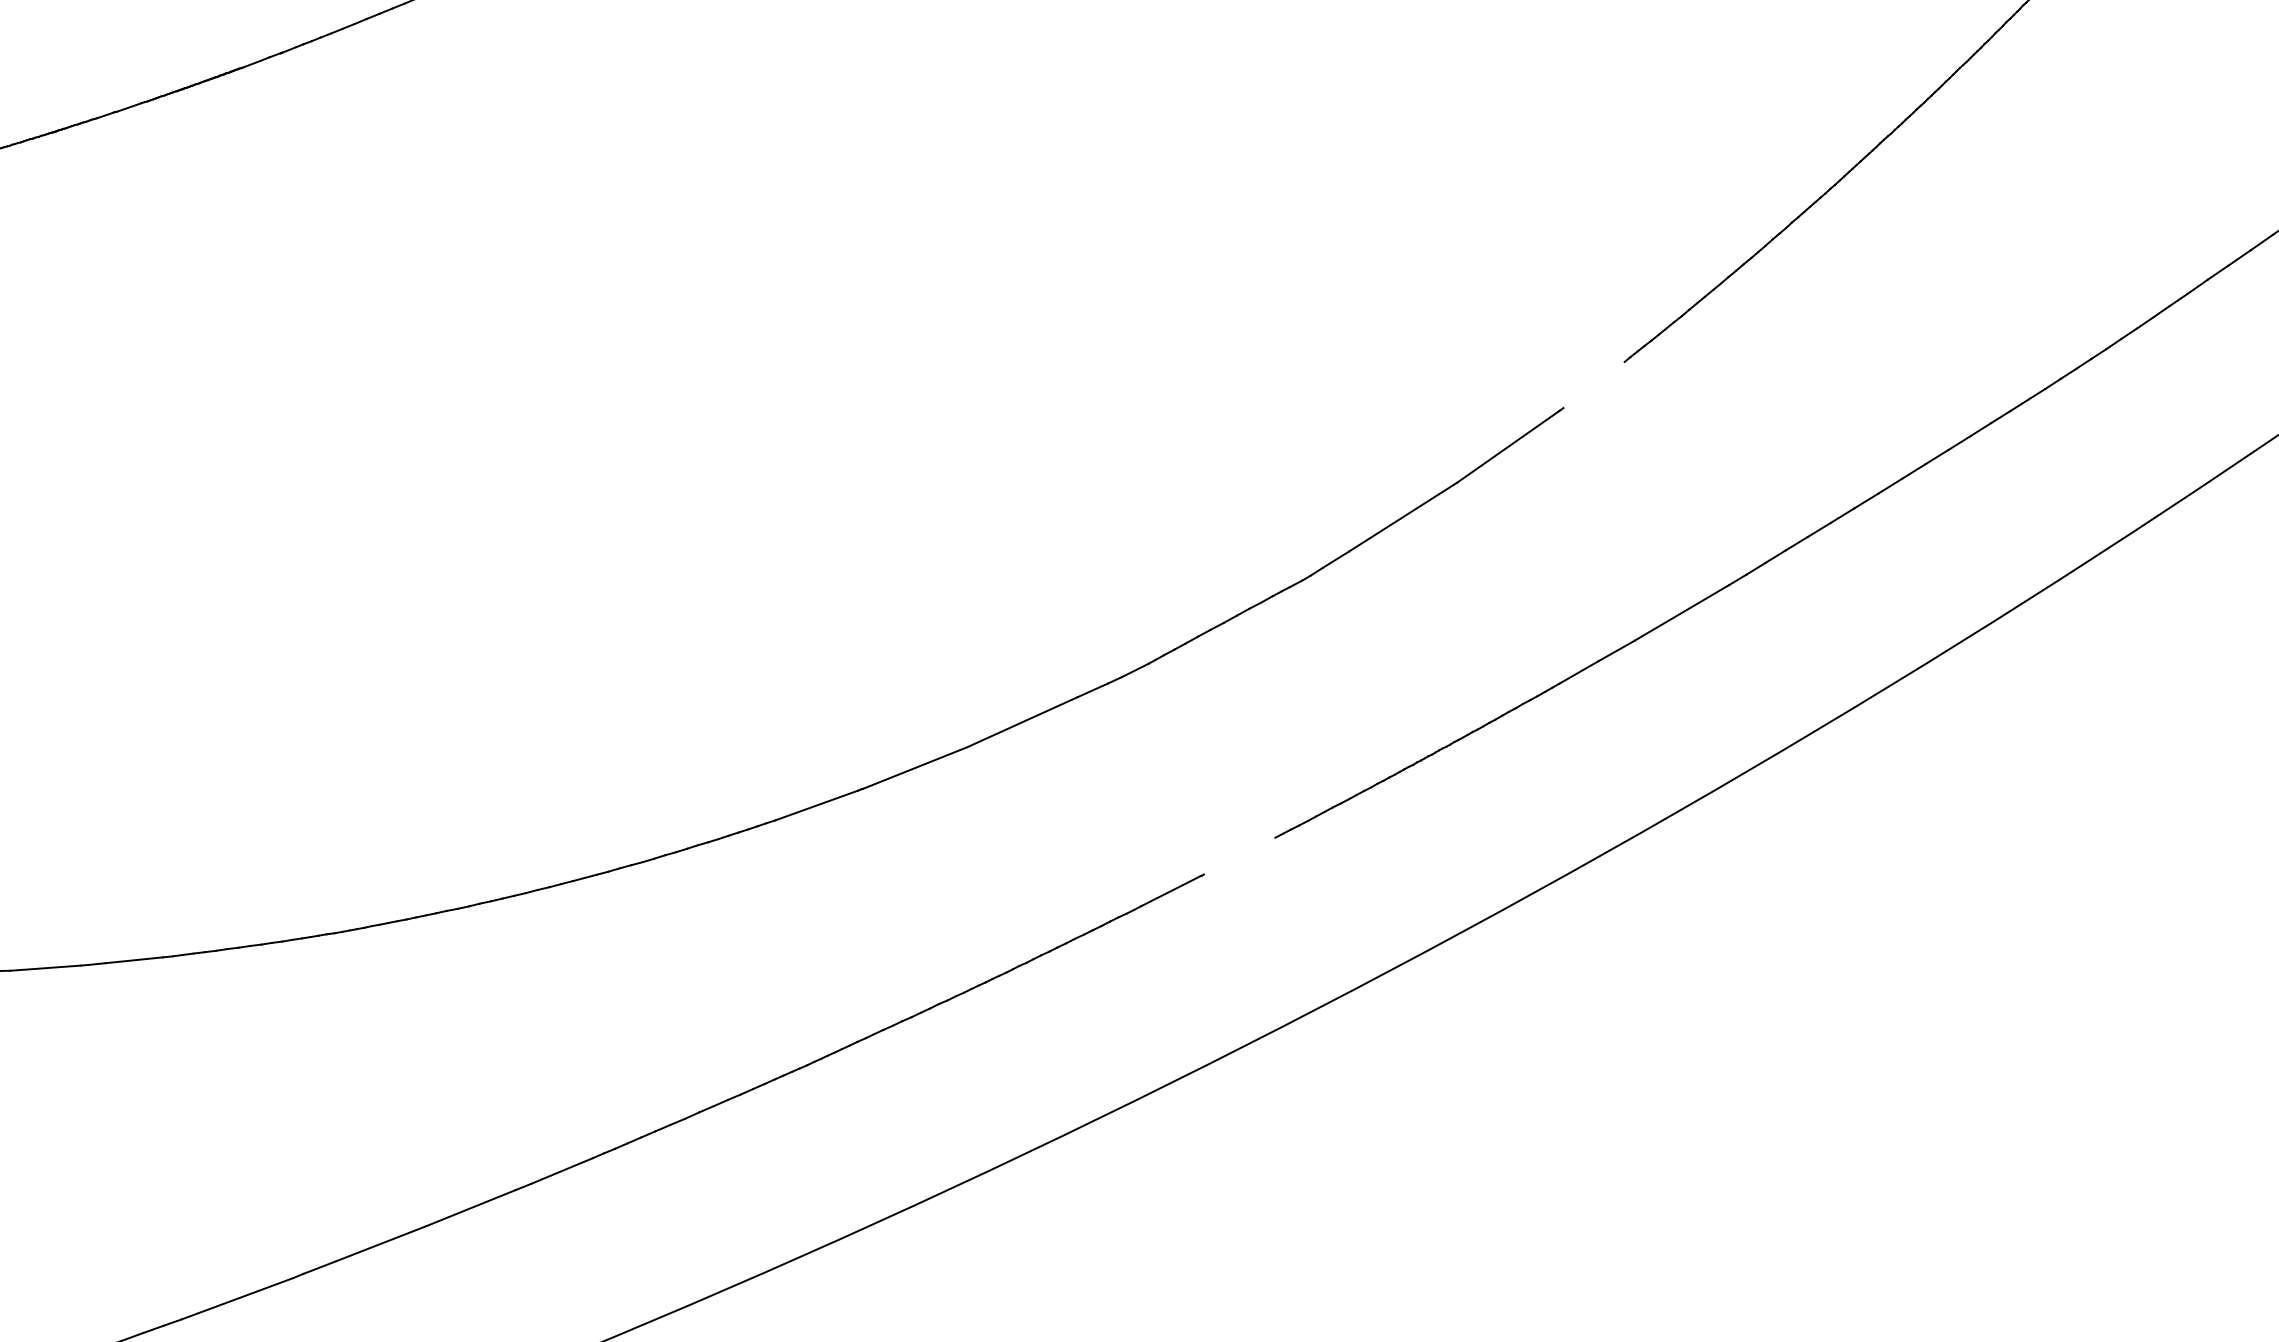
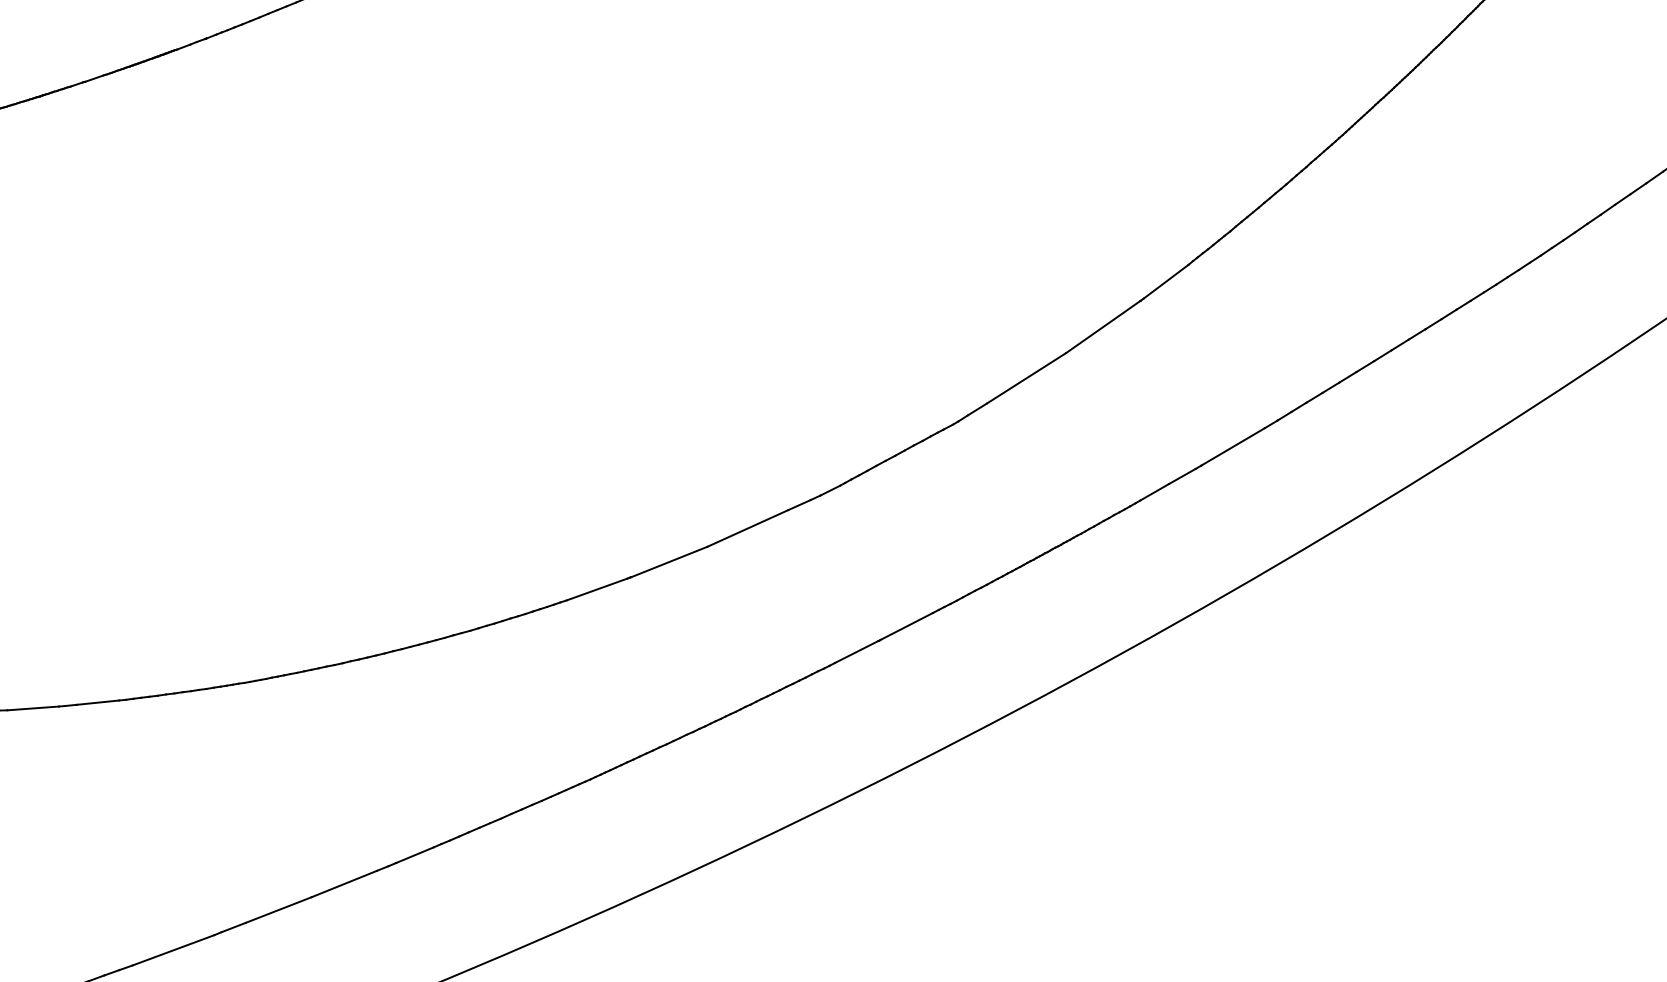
line: (1593, 384) -> (1165, 281), added
line: (1239, 855) -> (906, 625), added

